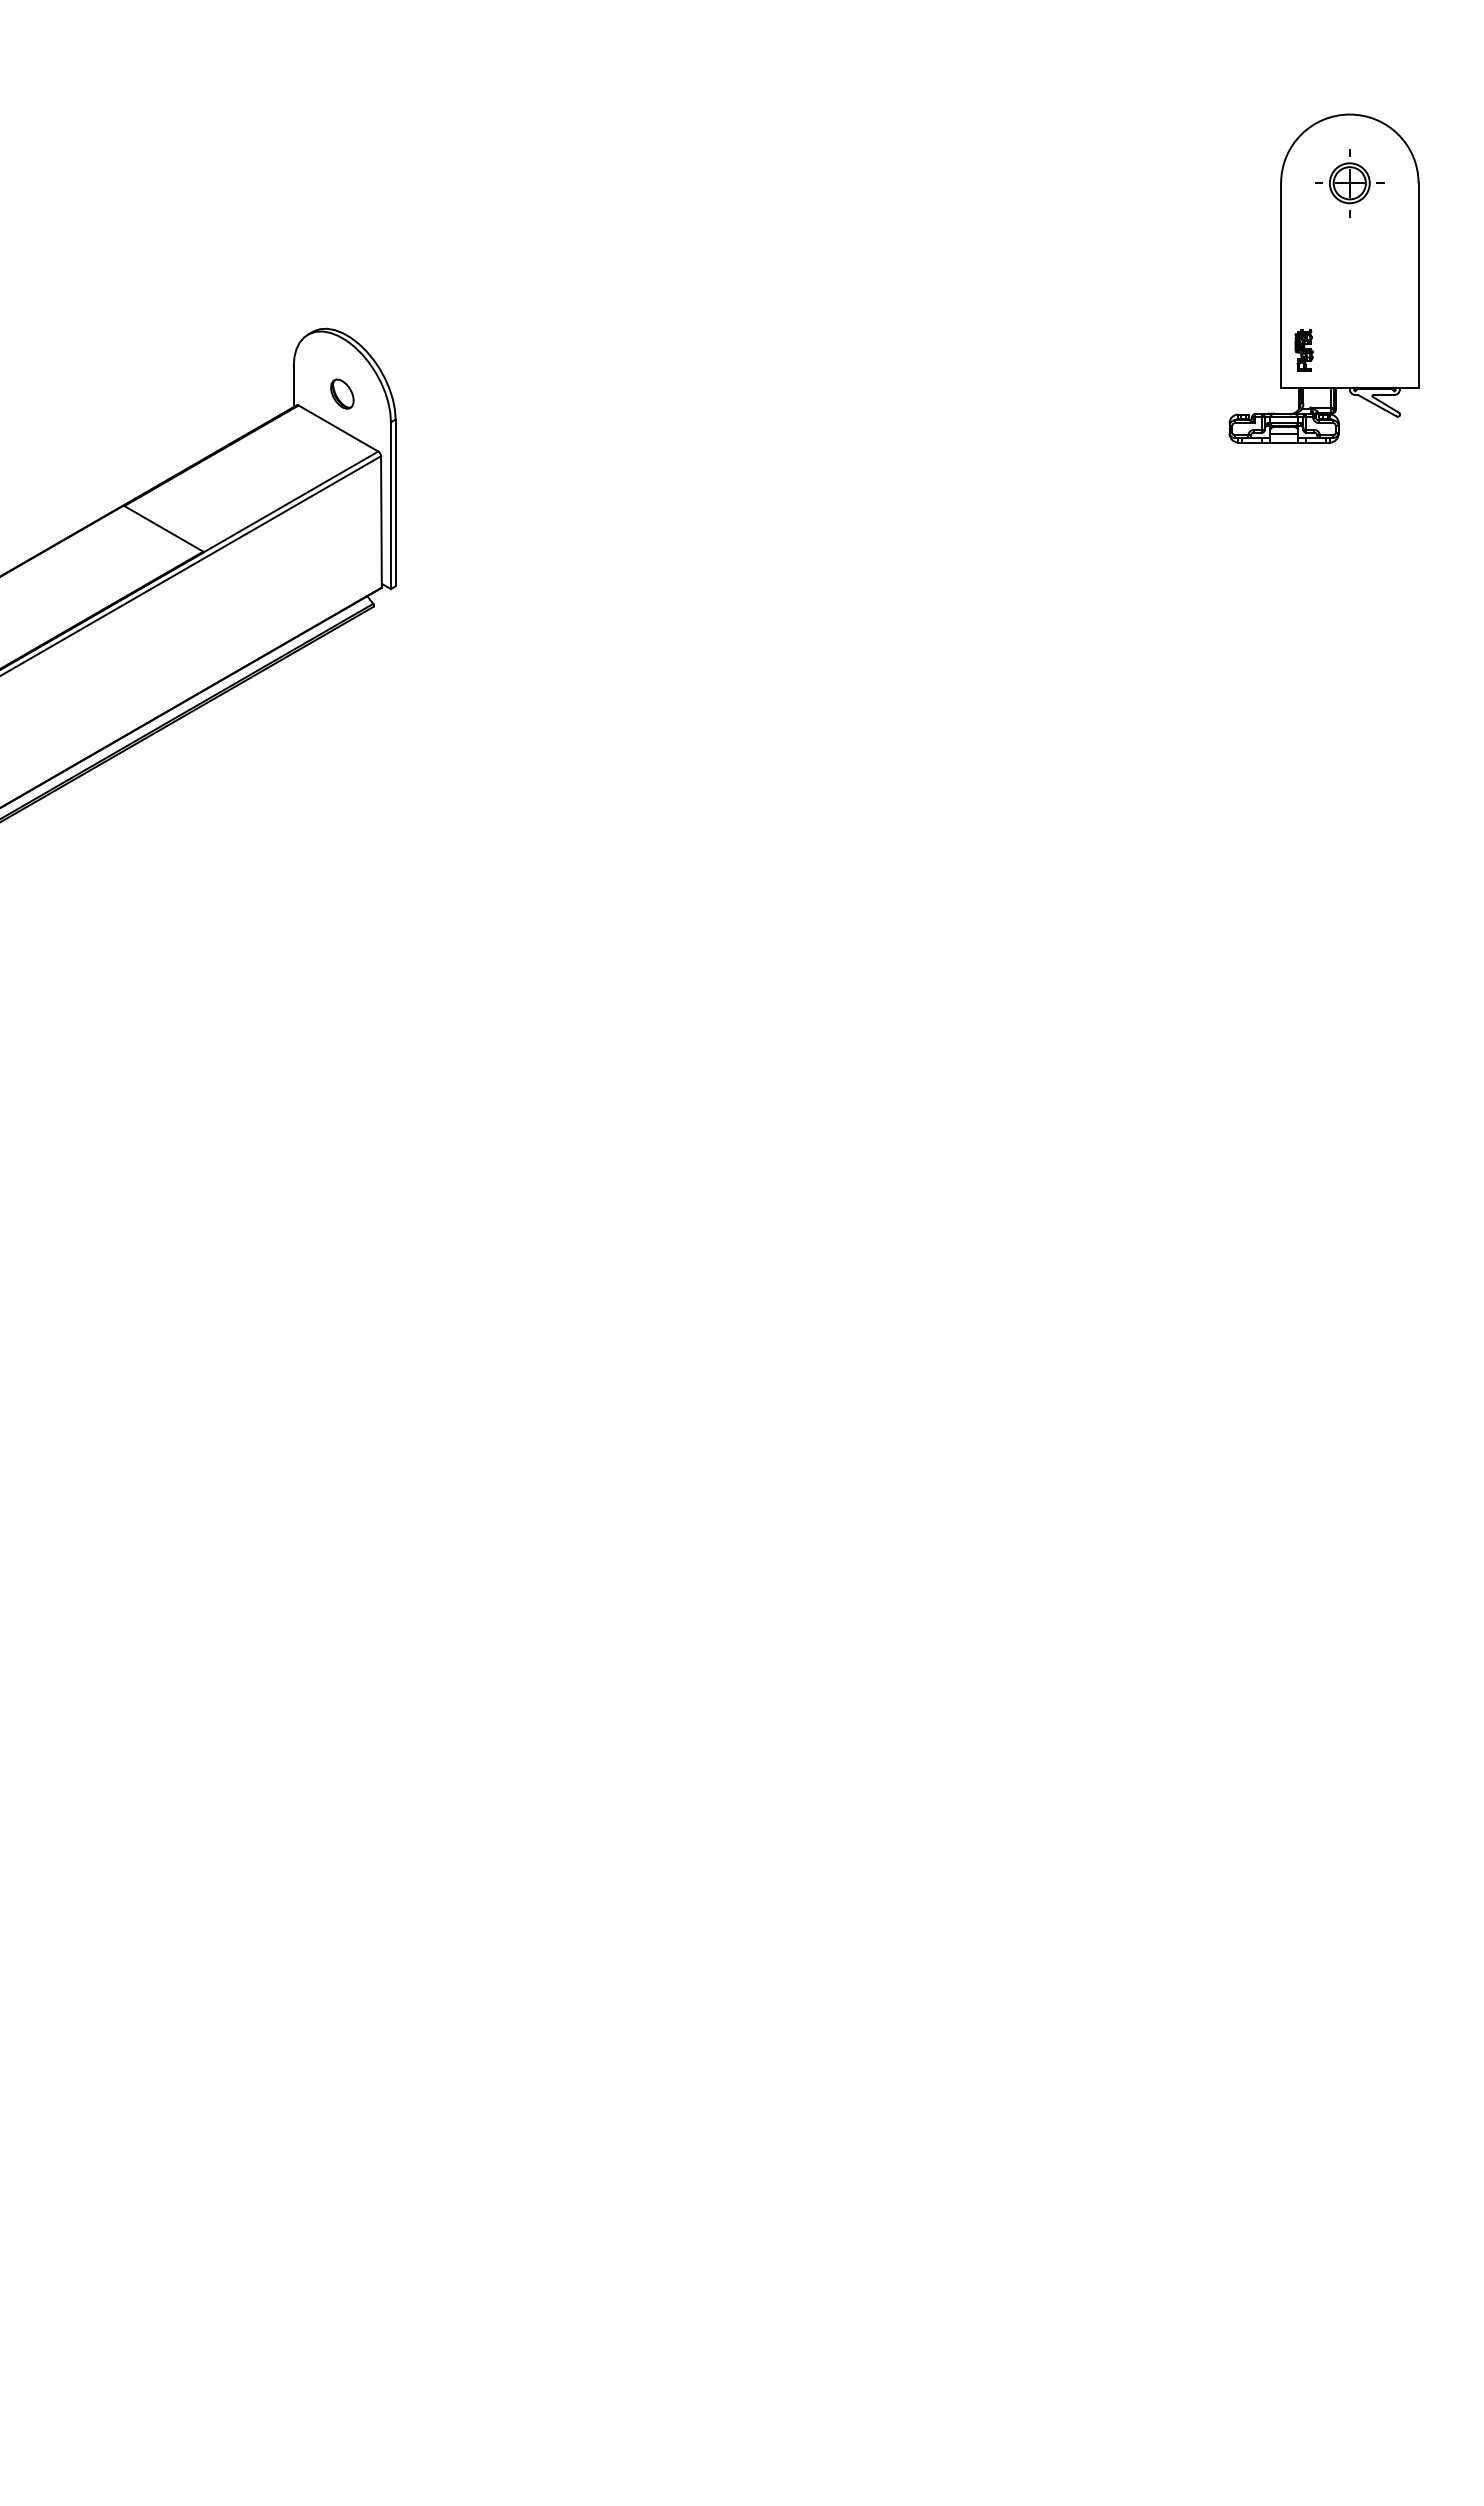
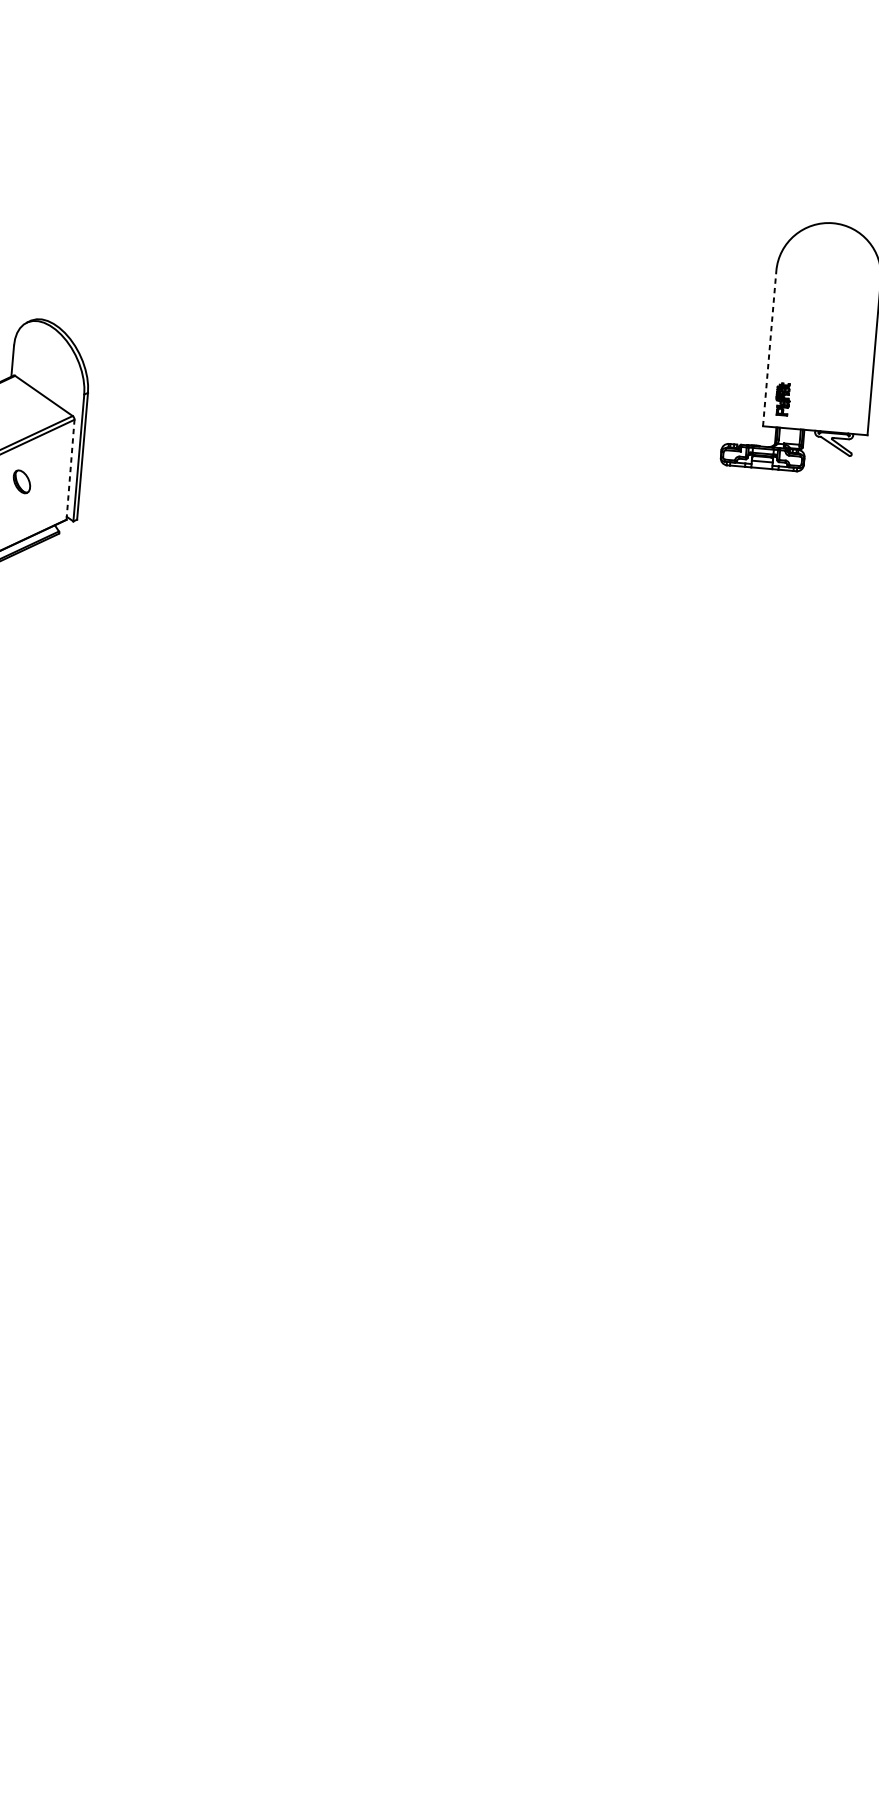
part: (1349, 183) -> (828, 275), removed
line: (1281, 284) -> (770, 347), solid -> dashed
part: (342, 393) -> (22, 481), moved
line: (381, 521) -> (70, 469), solid -> dashed

